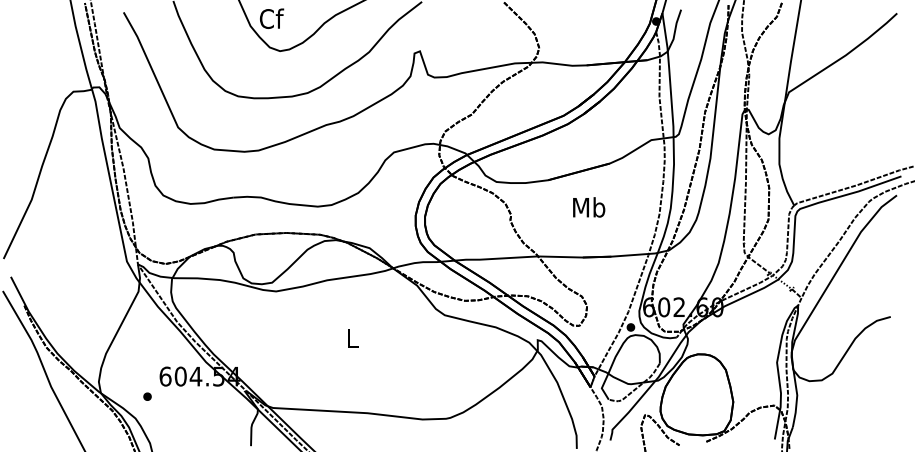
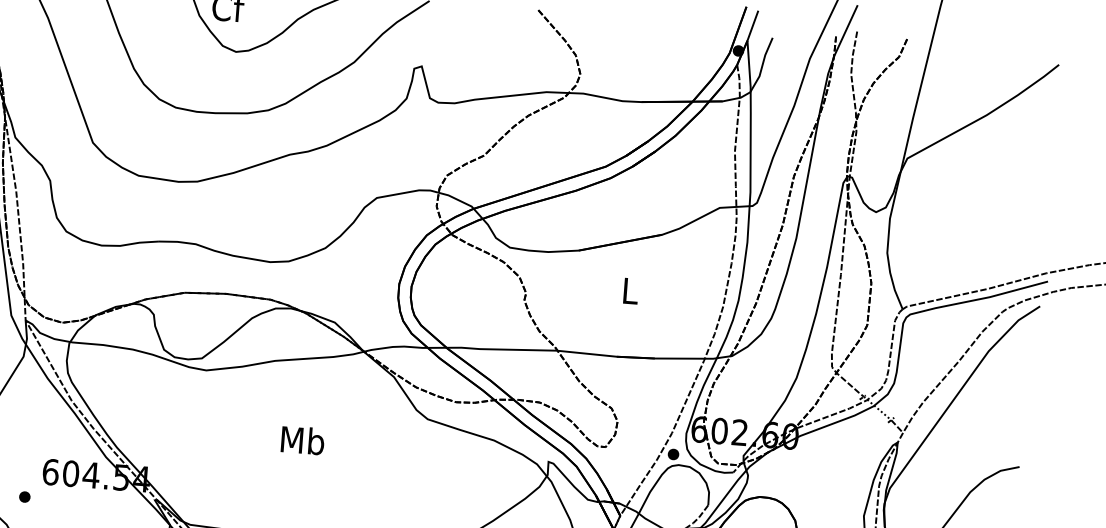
text: (589, 207) -> (630, 291), Mb -> L
text: (352, 338) -> (302, 440), L -> Mb

